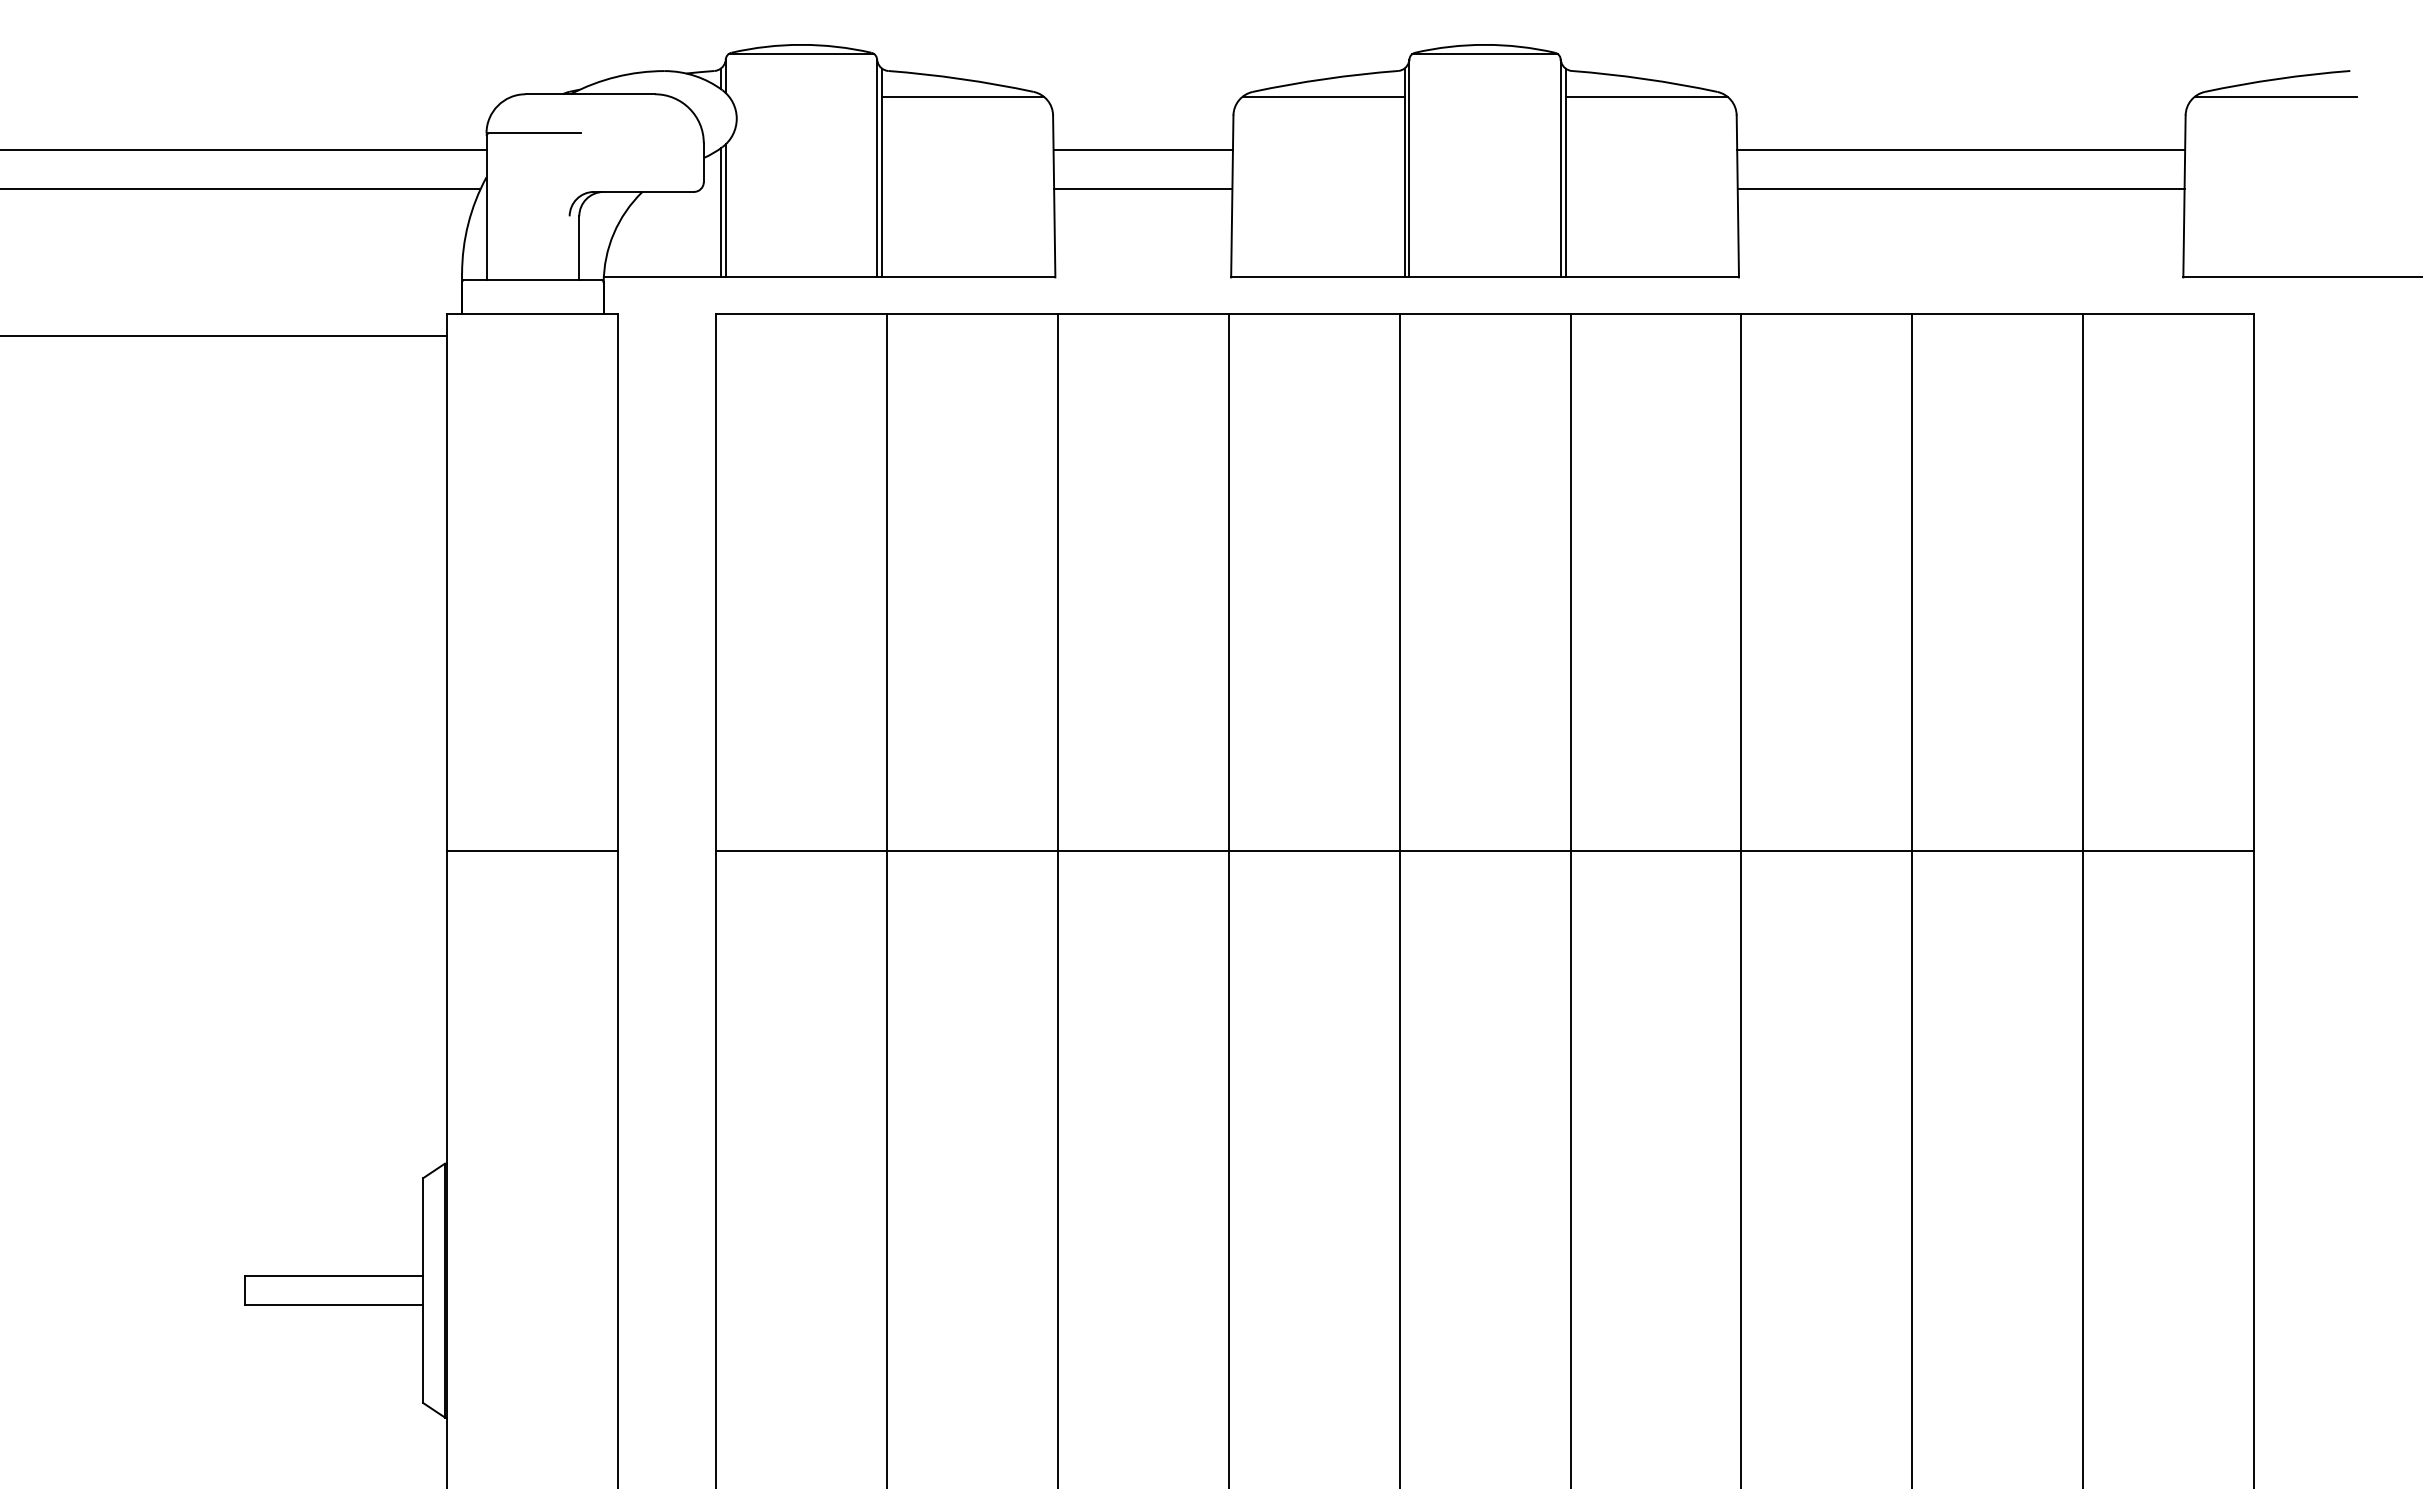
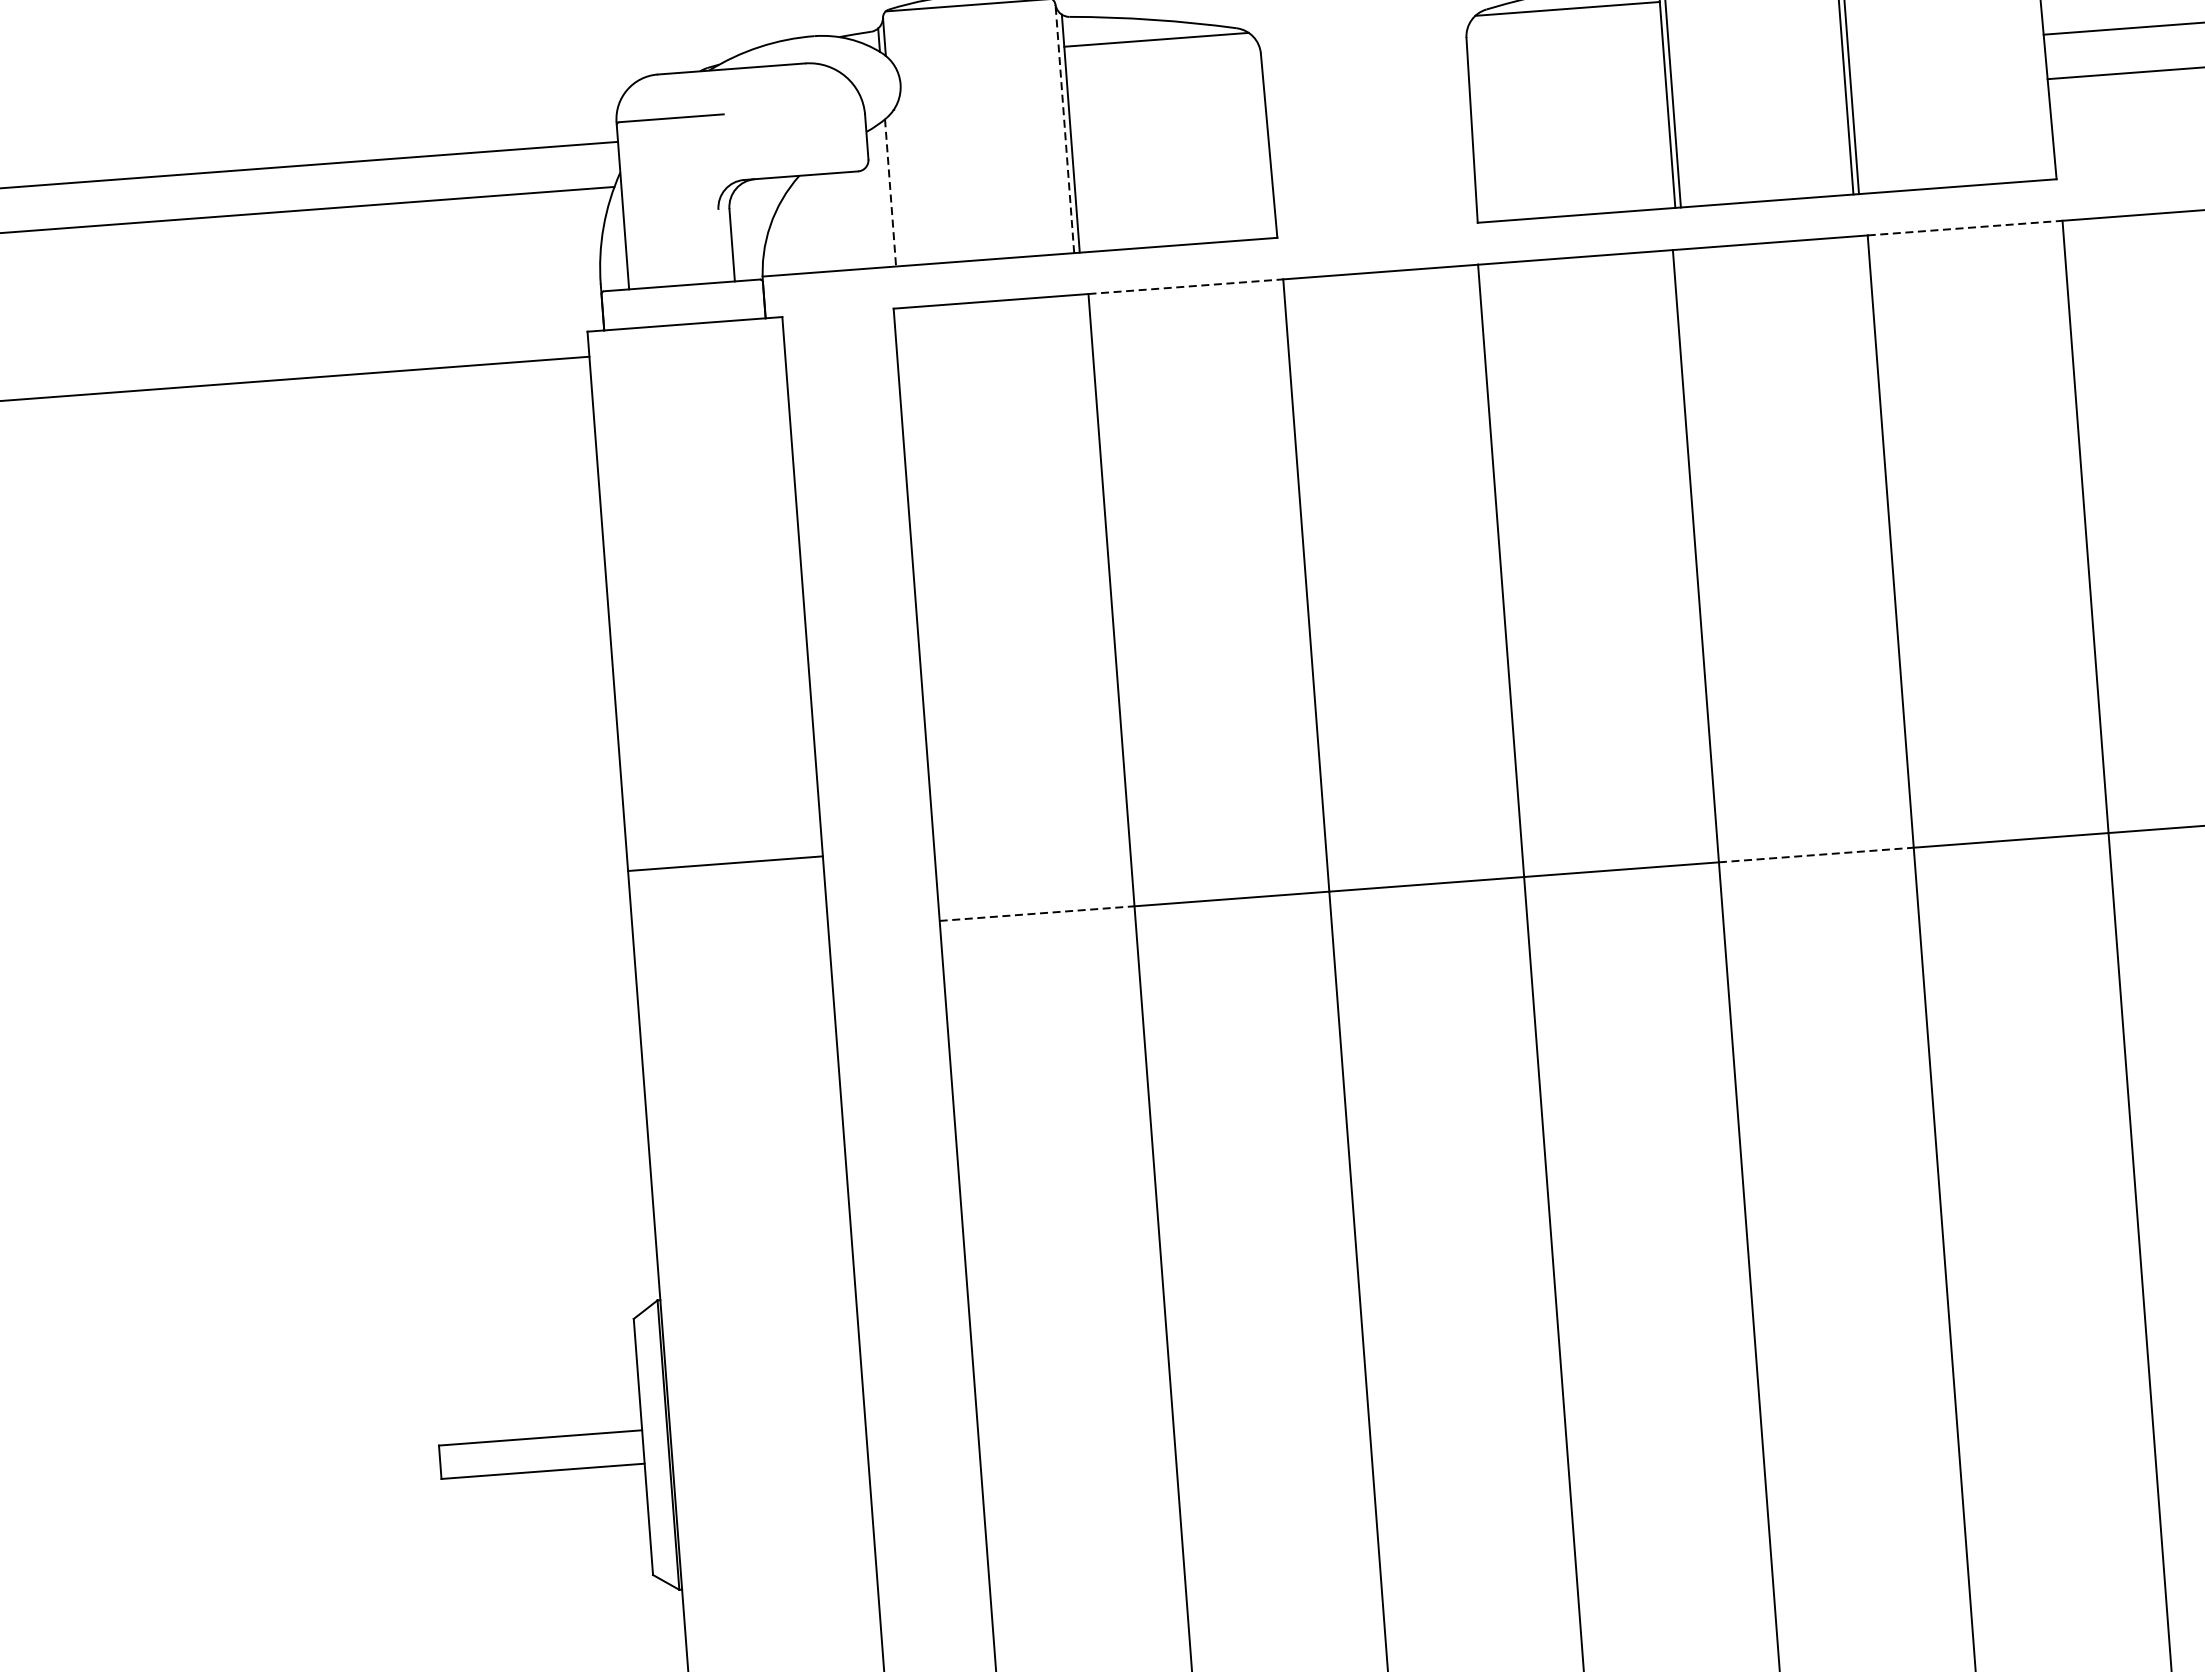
line: (1142, 150) -> (1365, 85), removed
line: (877, 168) -> (1065, 128), solid -> dashed
line: (1143, 189) -> (1370, 130), removed
line: (725, 210) -> (895, 189), removed
line: (720, 212) -> (890, 192), solid -> dashed
line: (972, 314) -> (1186, 287), solid -> dashed
line: (1656, 314) -> (1965, 228), solid -> dashed
line: (532, 851) -> (725, 864), moved
line: (801, 851) -> (1037, 914), solid -> dashed
line: (1485, 851) -> (1816, 855), solid -> dashed

